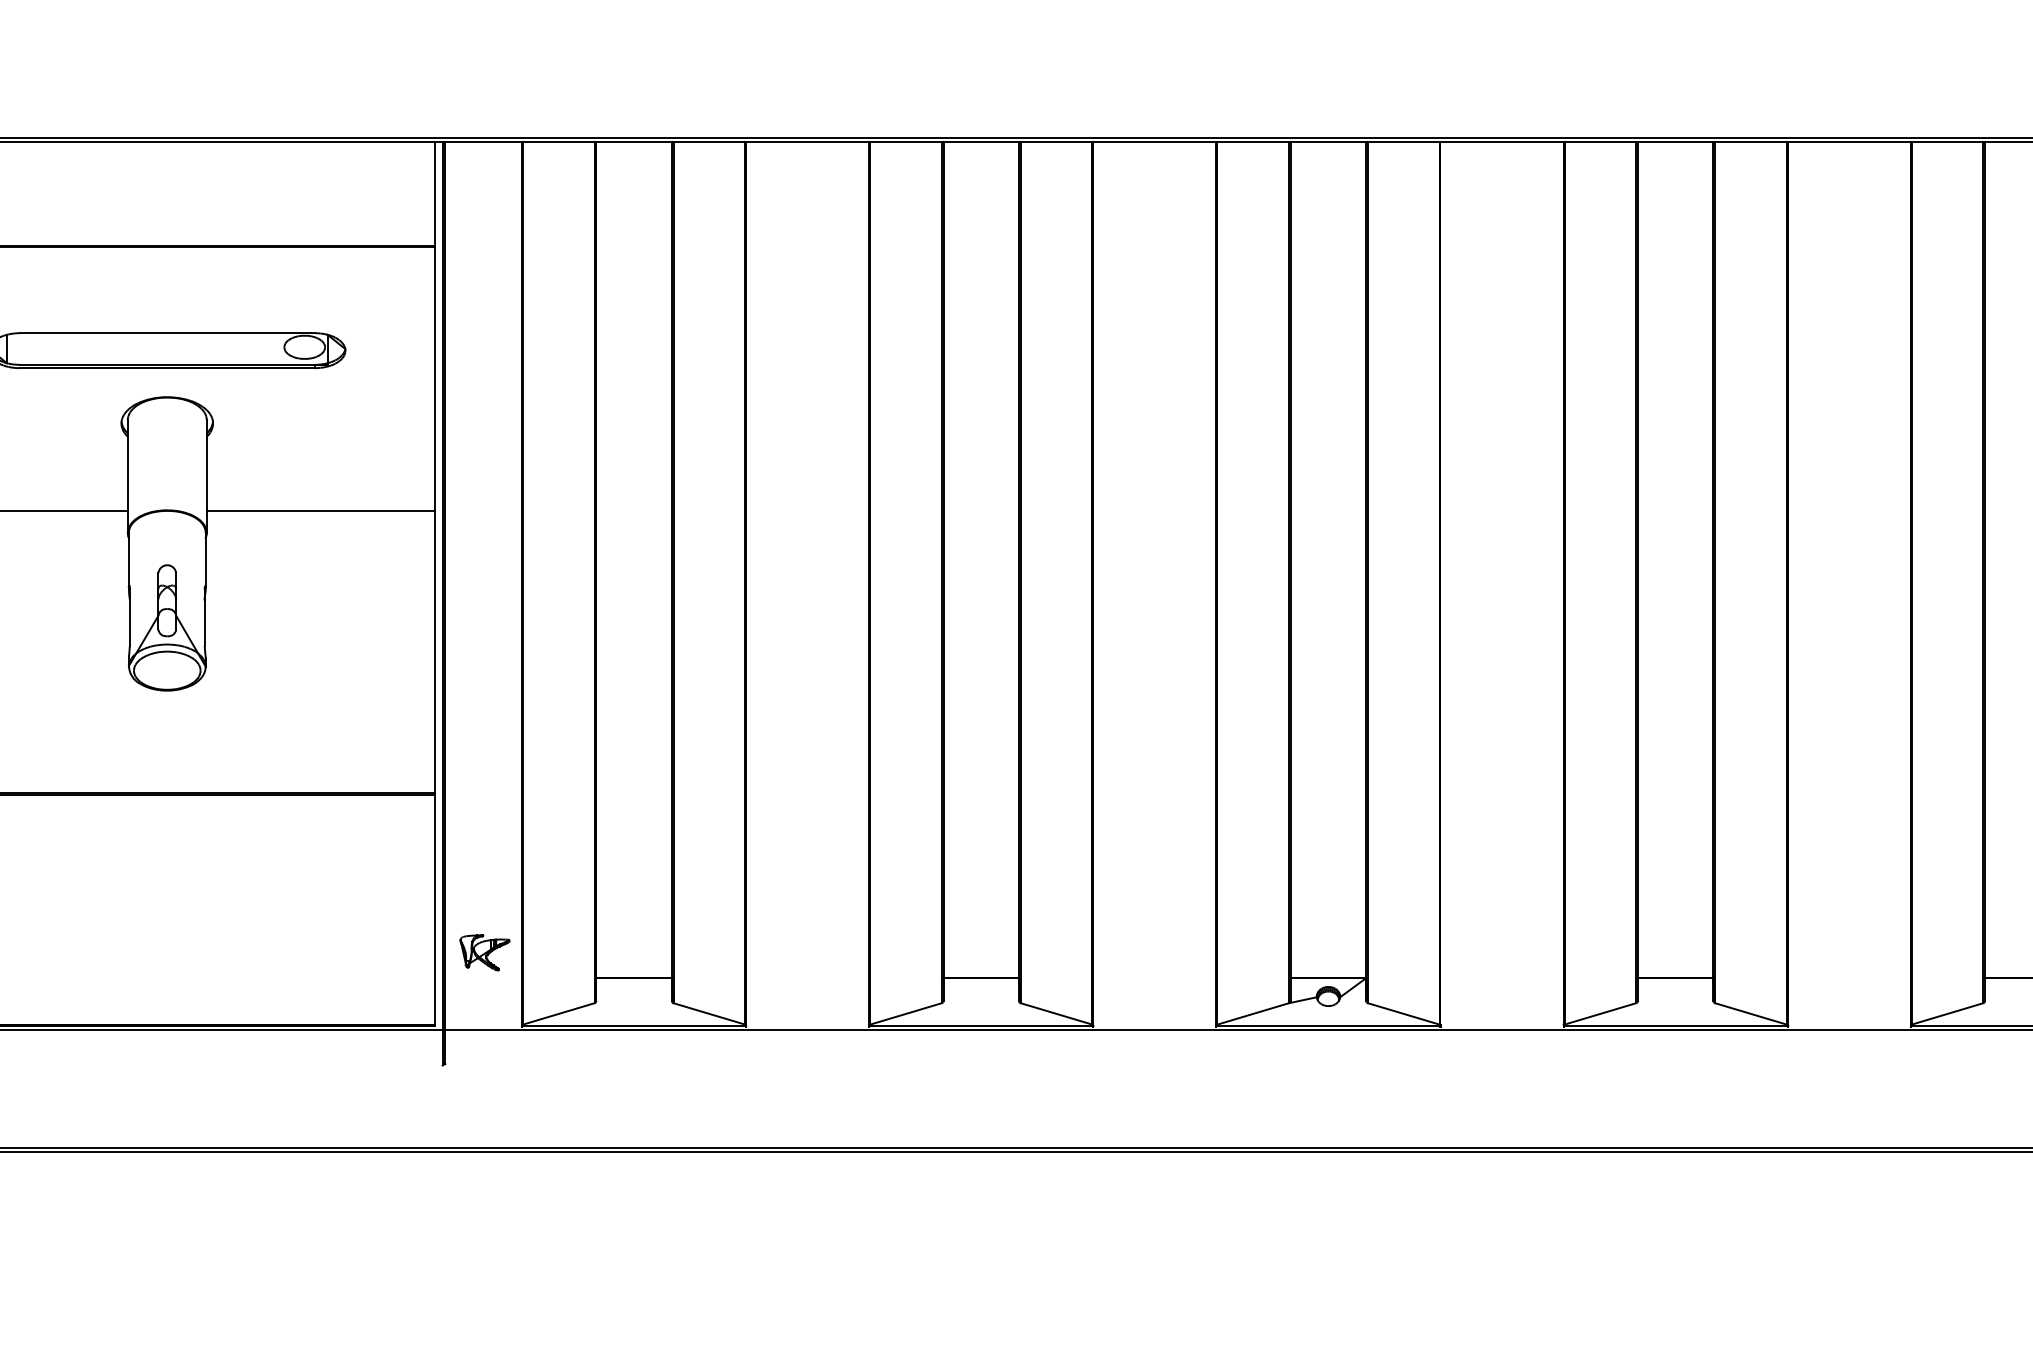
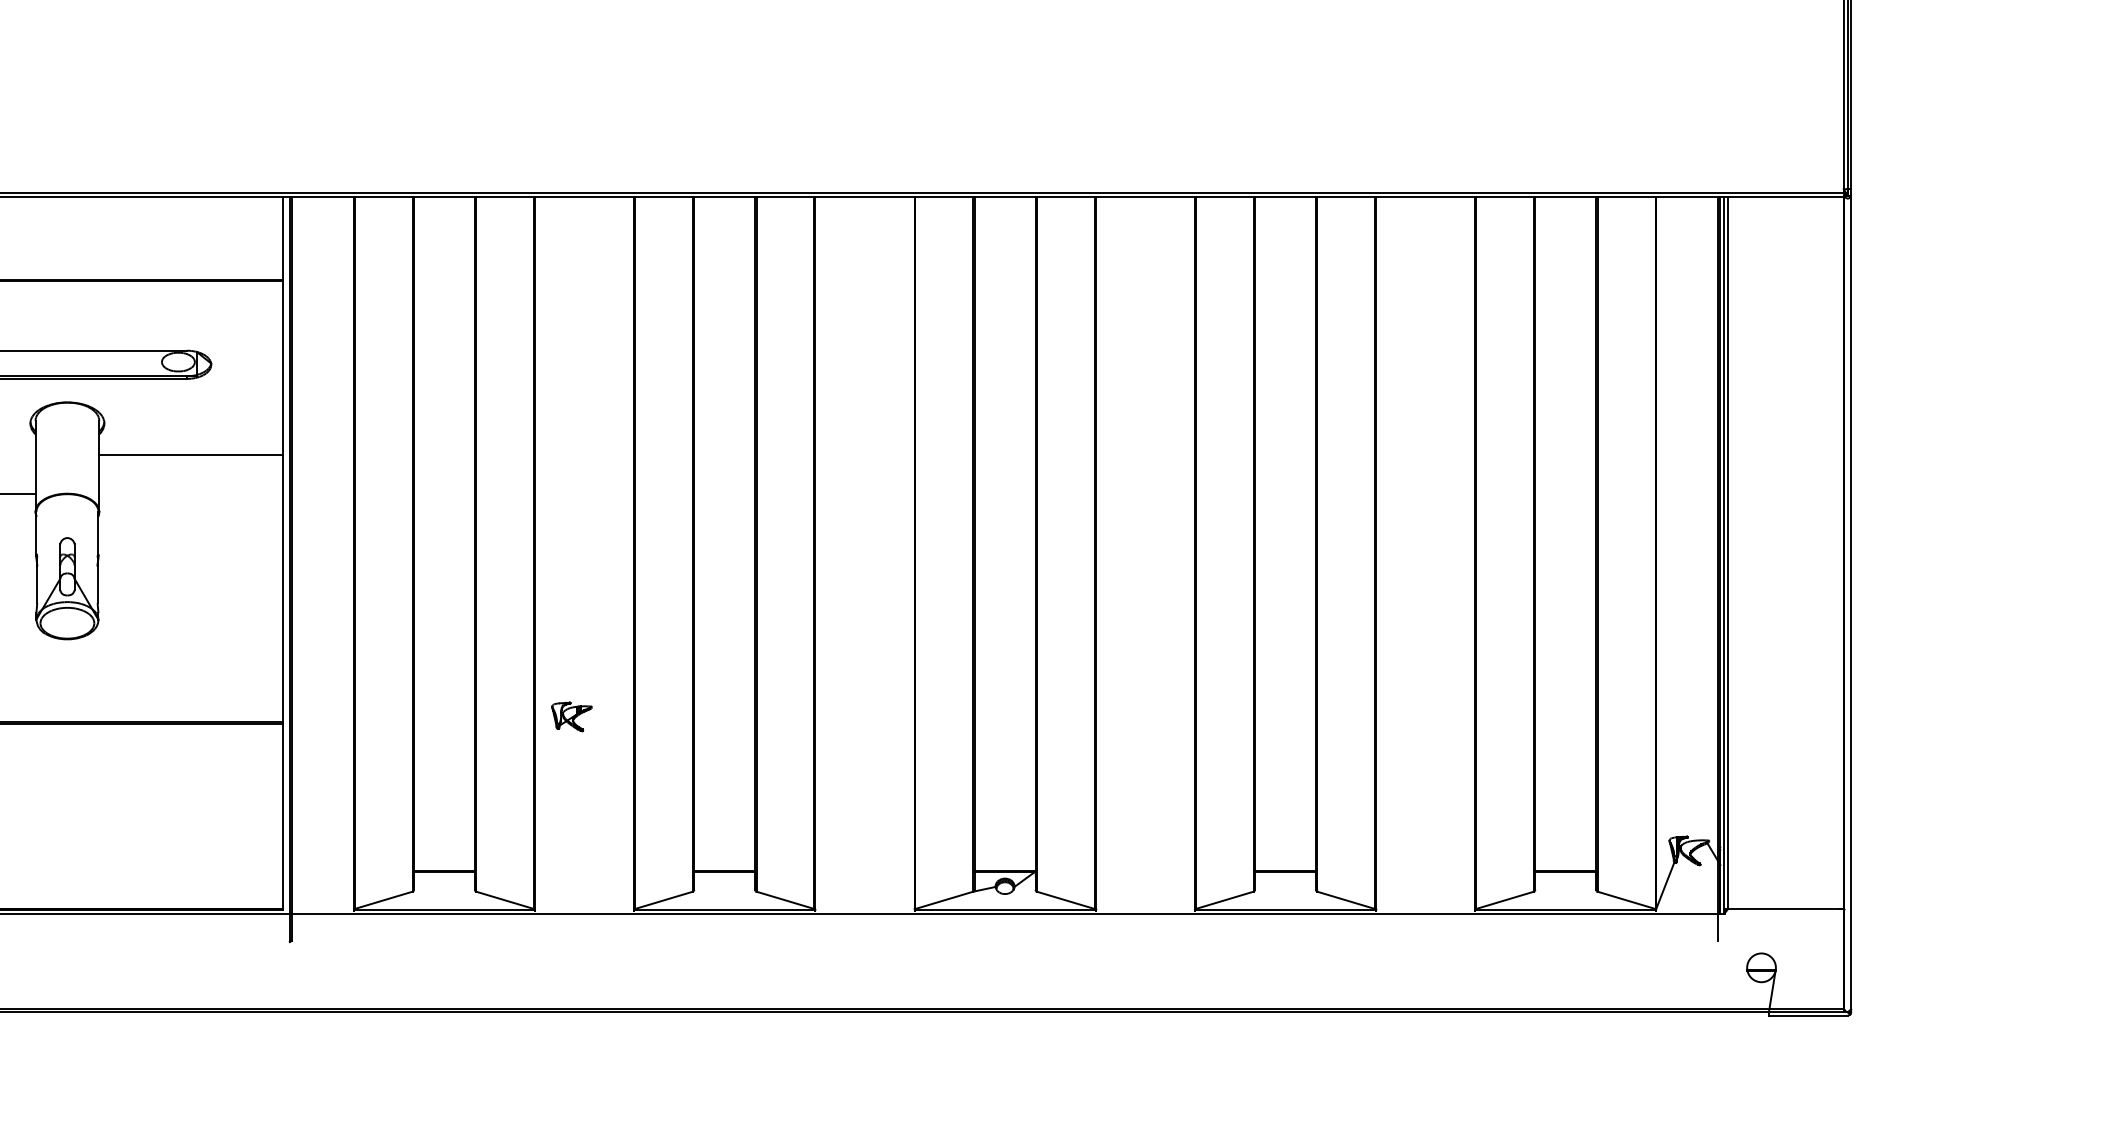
line: (320, 511) -> (191, 455), moved
part: (484, 952) -> (571, 716), moved

